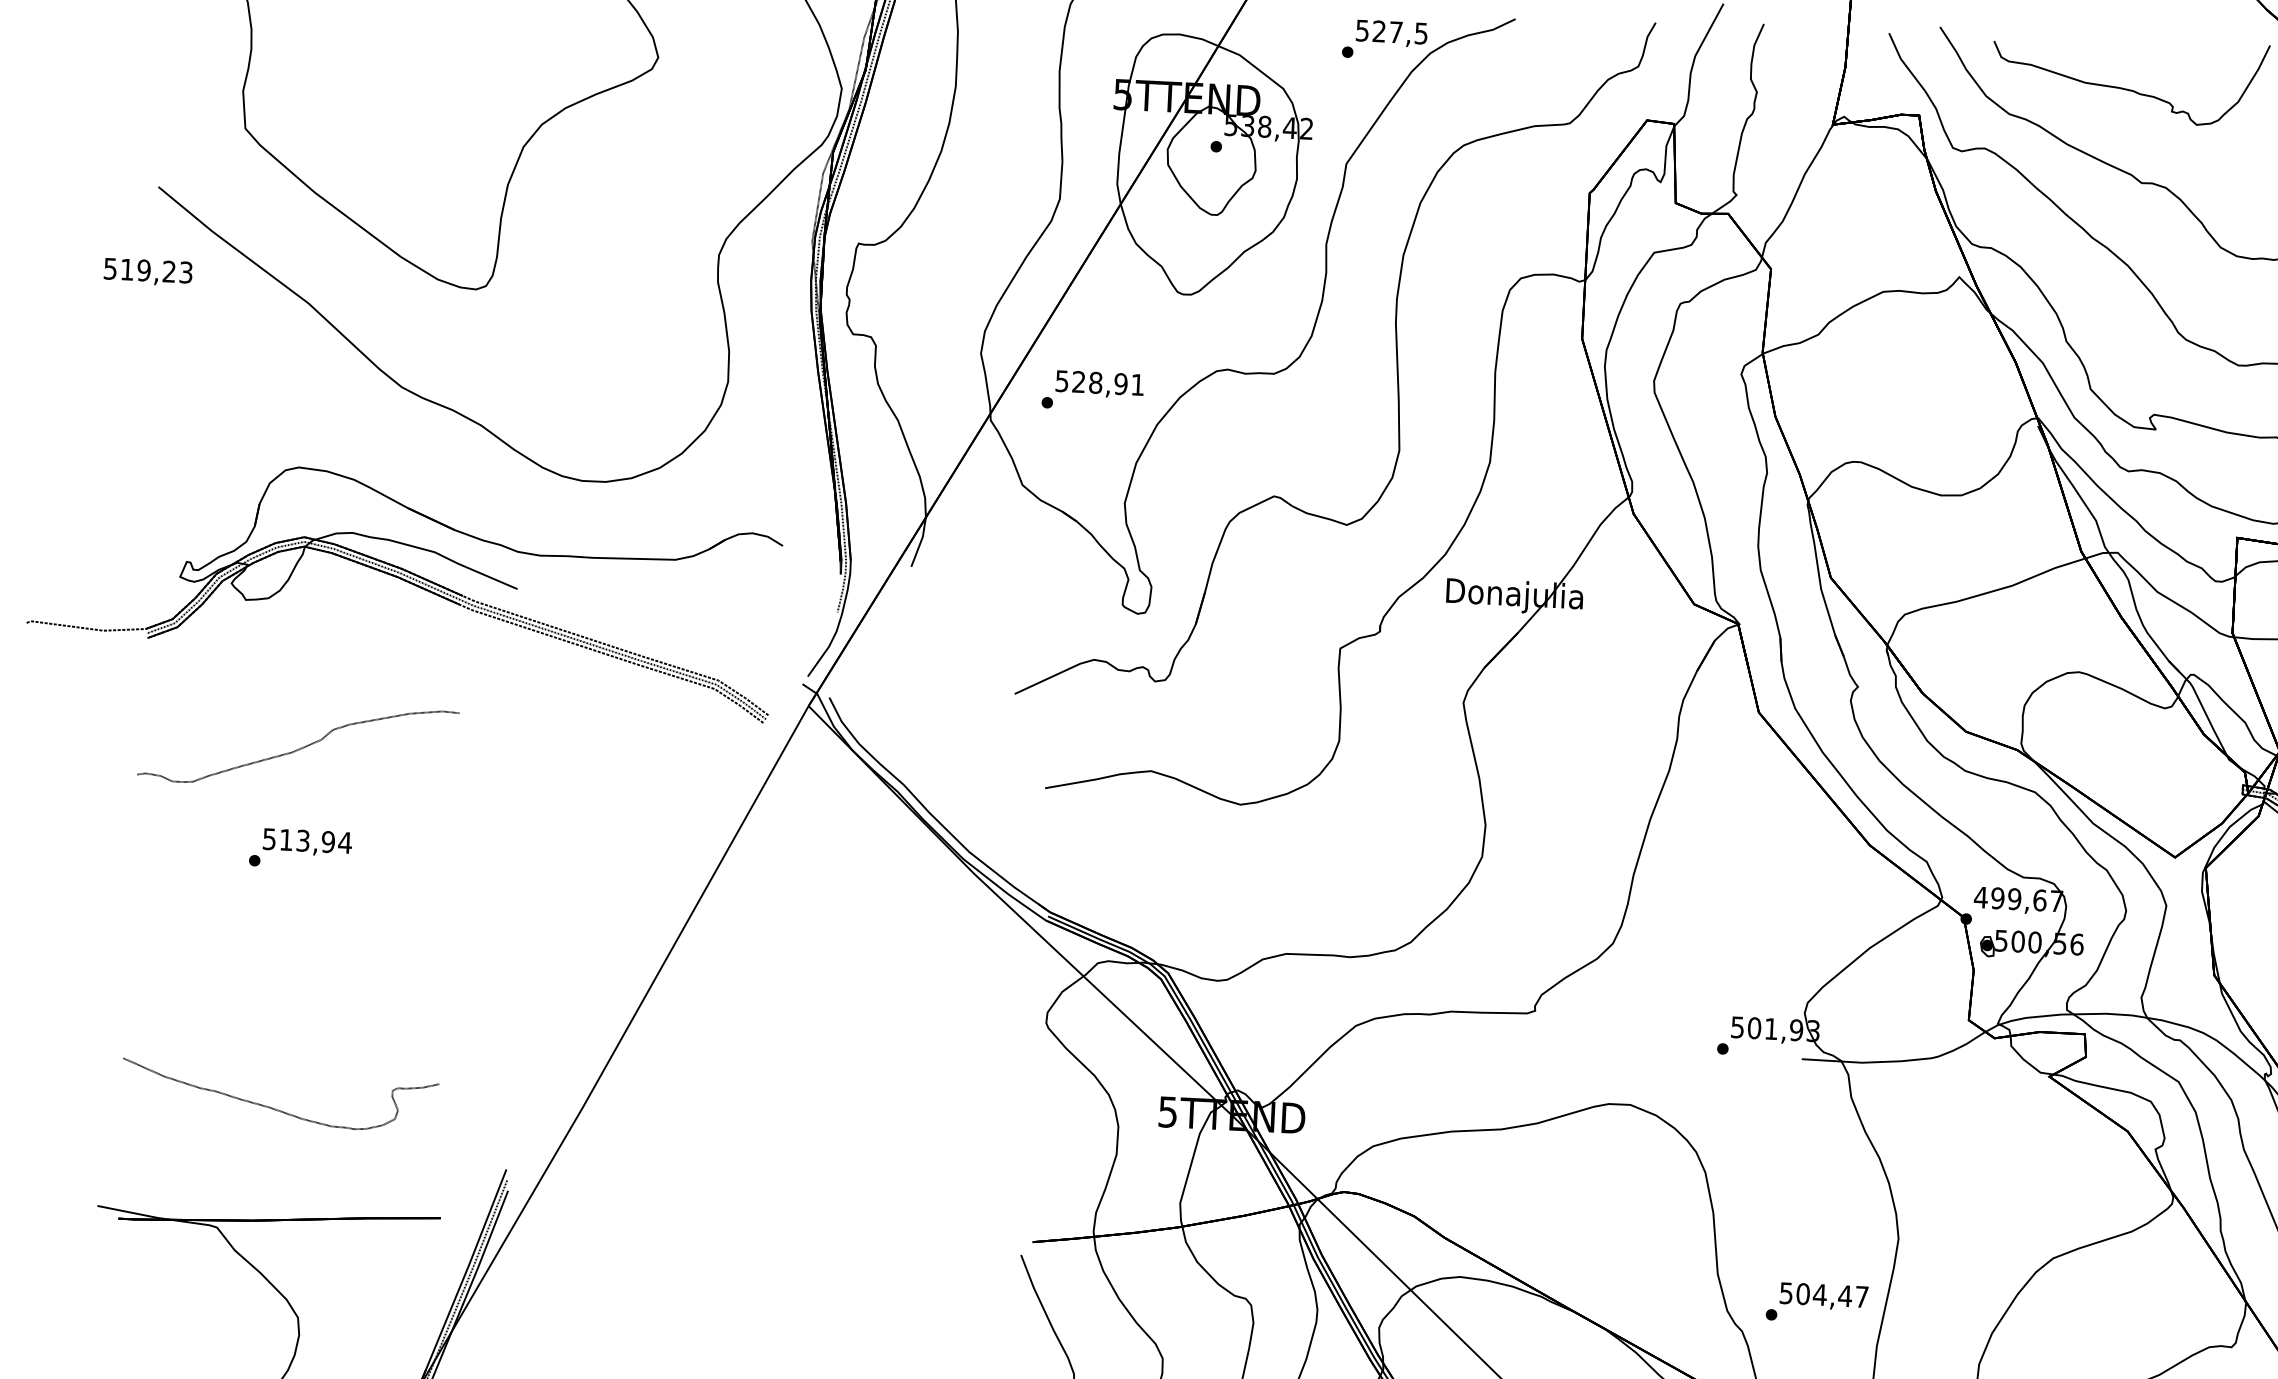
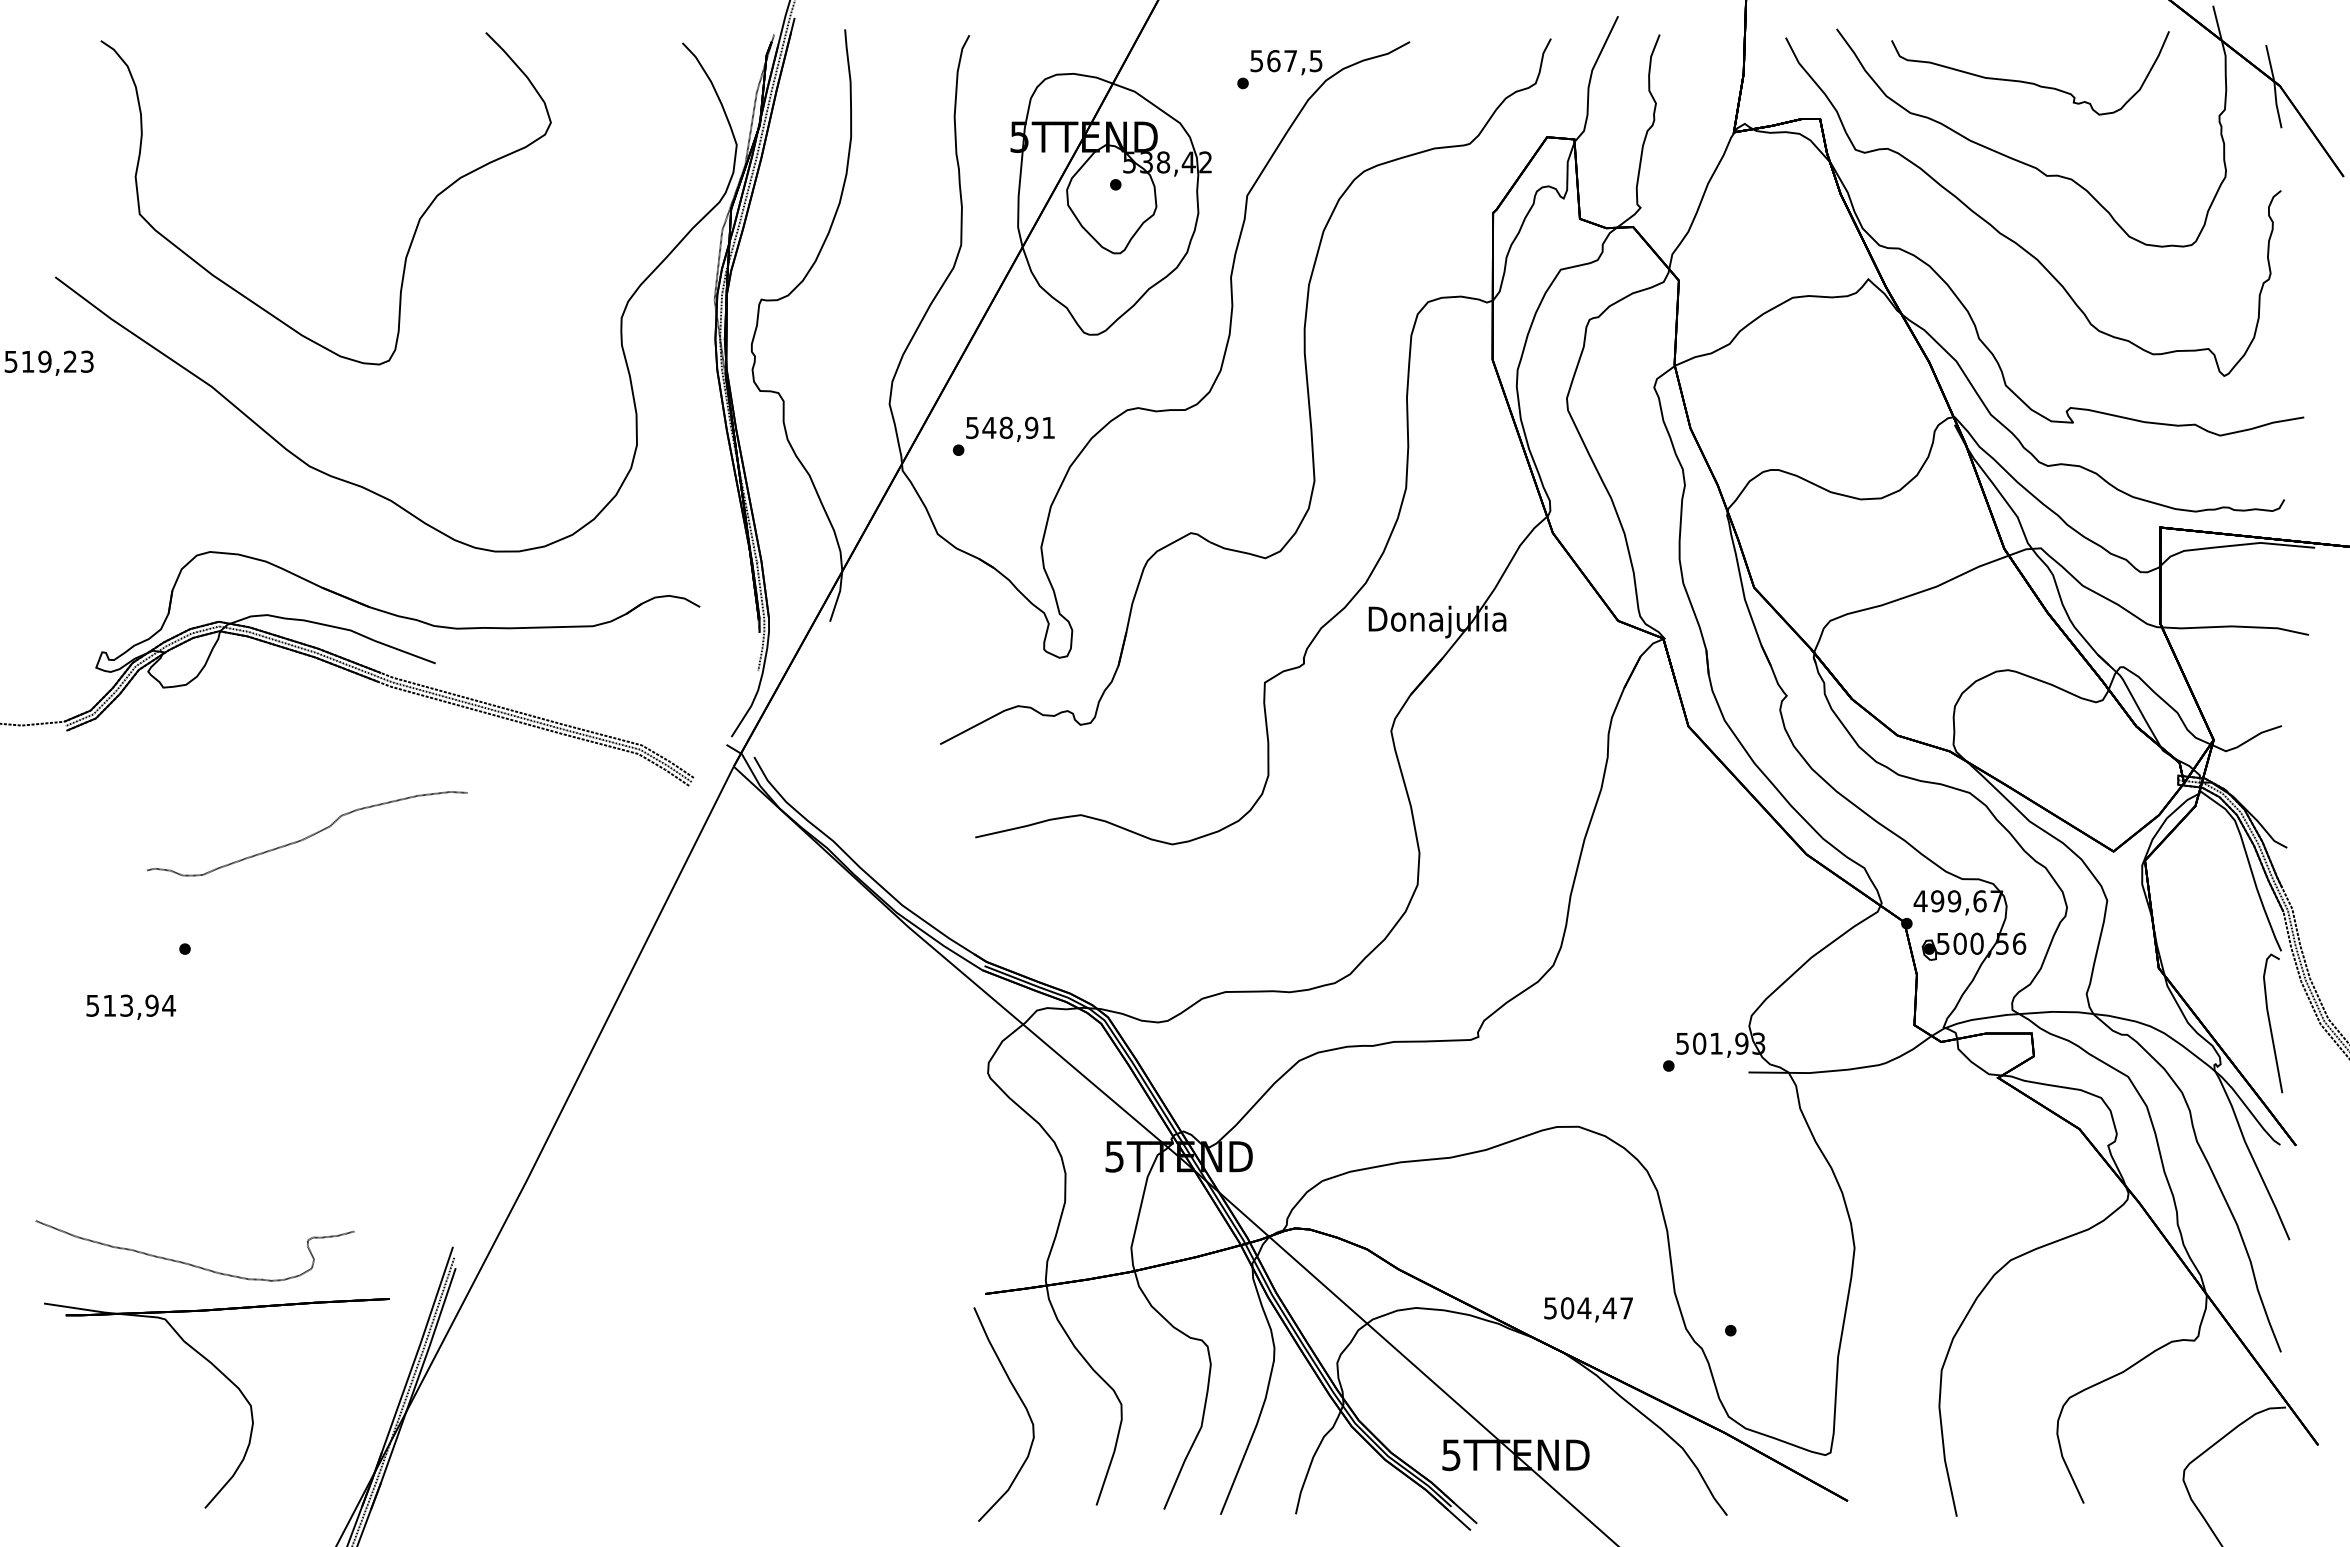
text: (1379, 31) -> (1273, 61), 527,5 -> 567,5
text: (1079, 381) -> (989, 427), 528,91 -> 548,91
curve: (300, 747) -> (309, 835), moved
text: (306, 841) -> (130, 1006), moved
part: (273, 1107) -> (189, 1263), moved
text: (1823, 1296) -> (1588, 1309), moved

